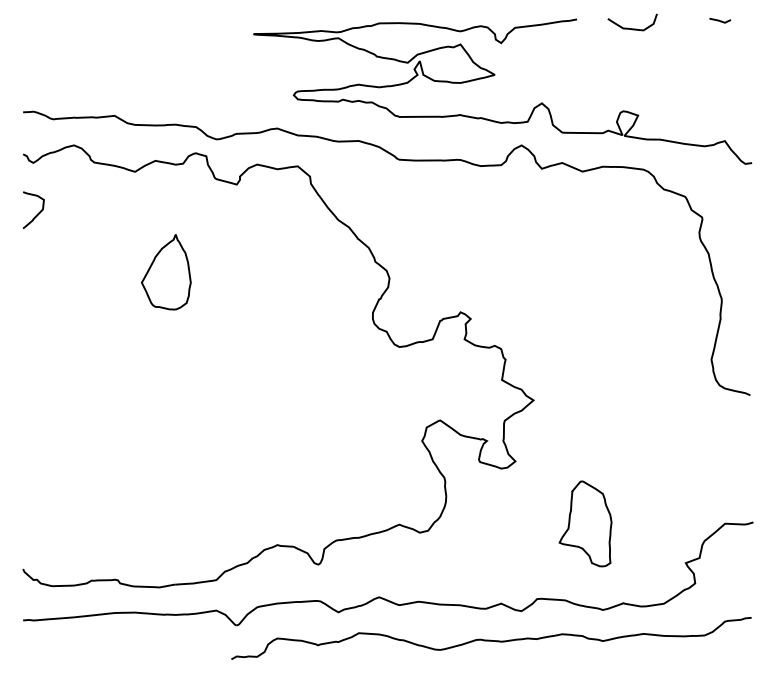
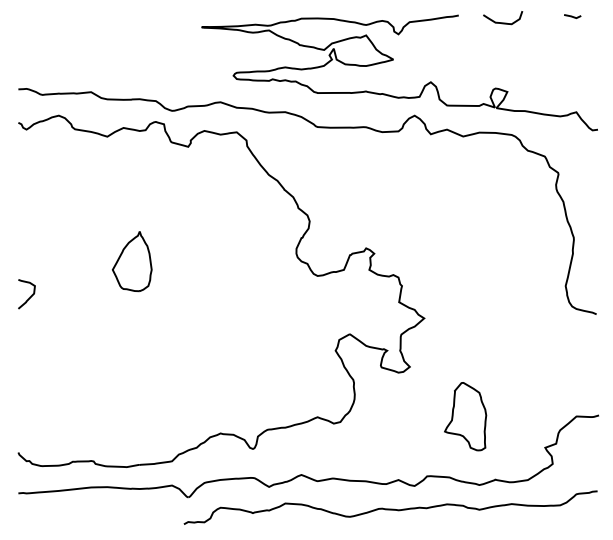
curve: (38, 211) -> (30, 295), moved
part: (165, 272) -> (131, 261), moved

